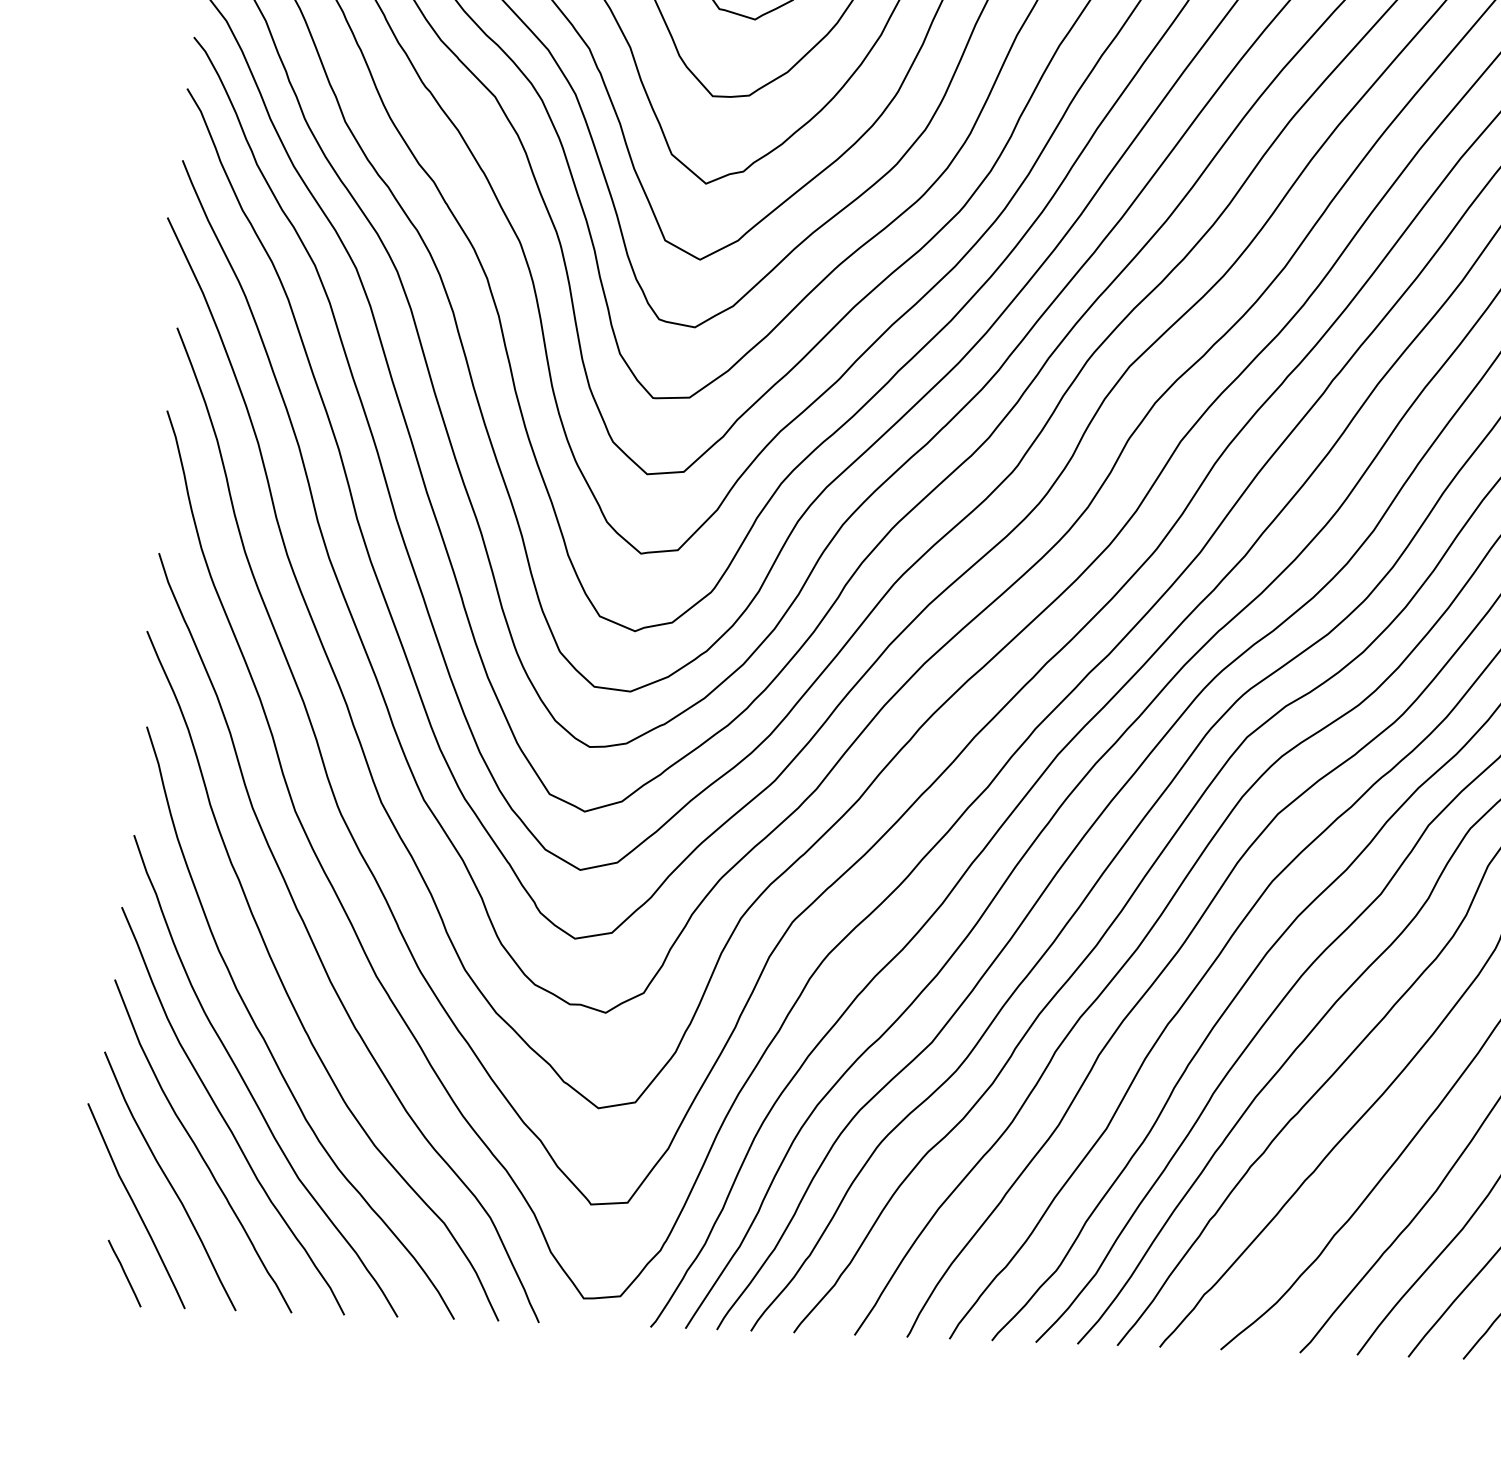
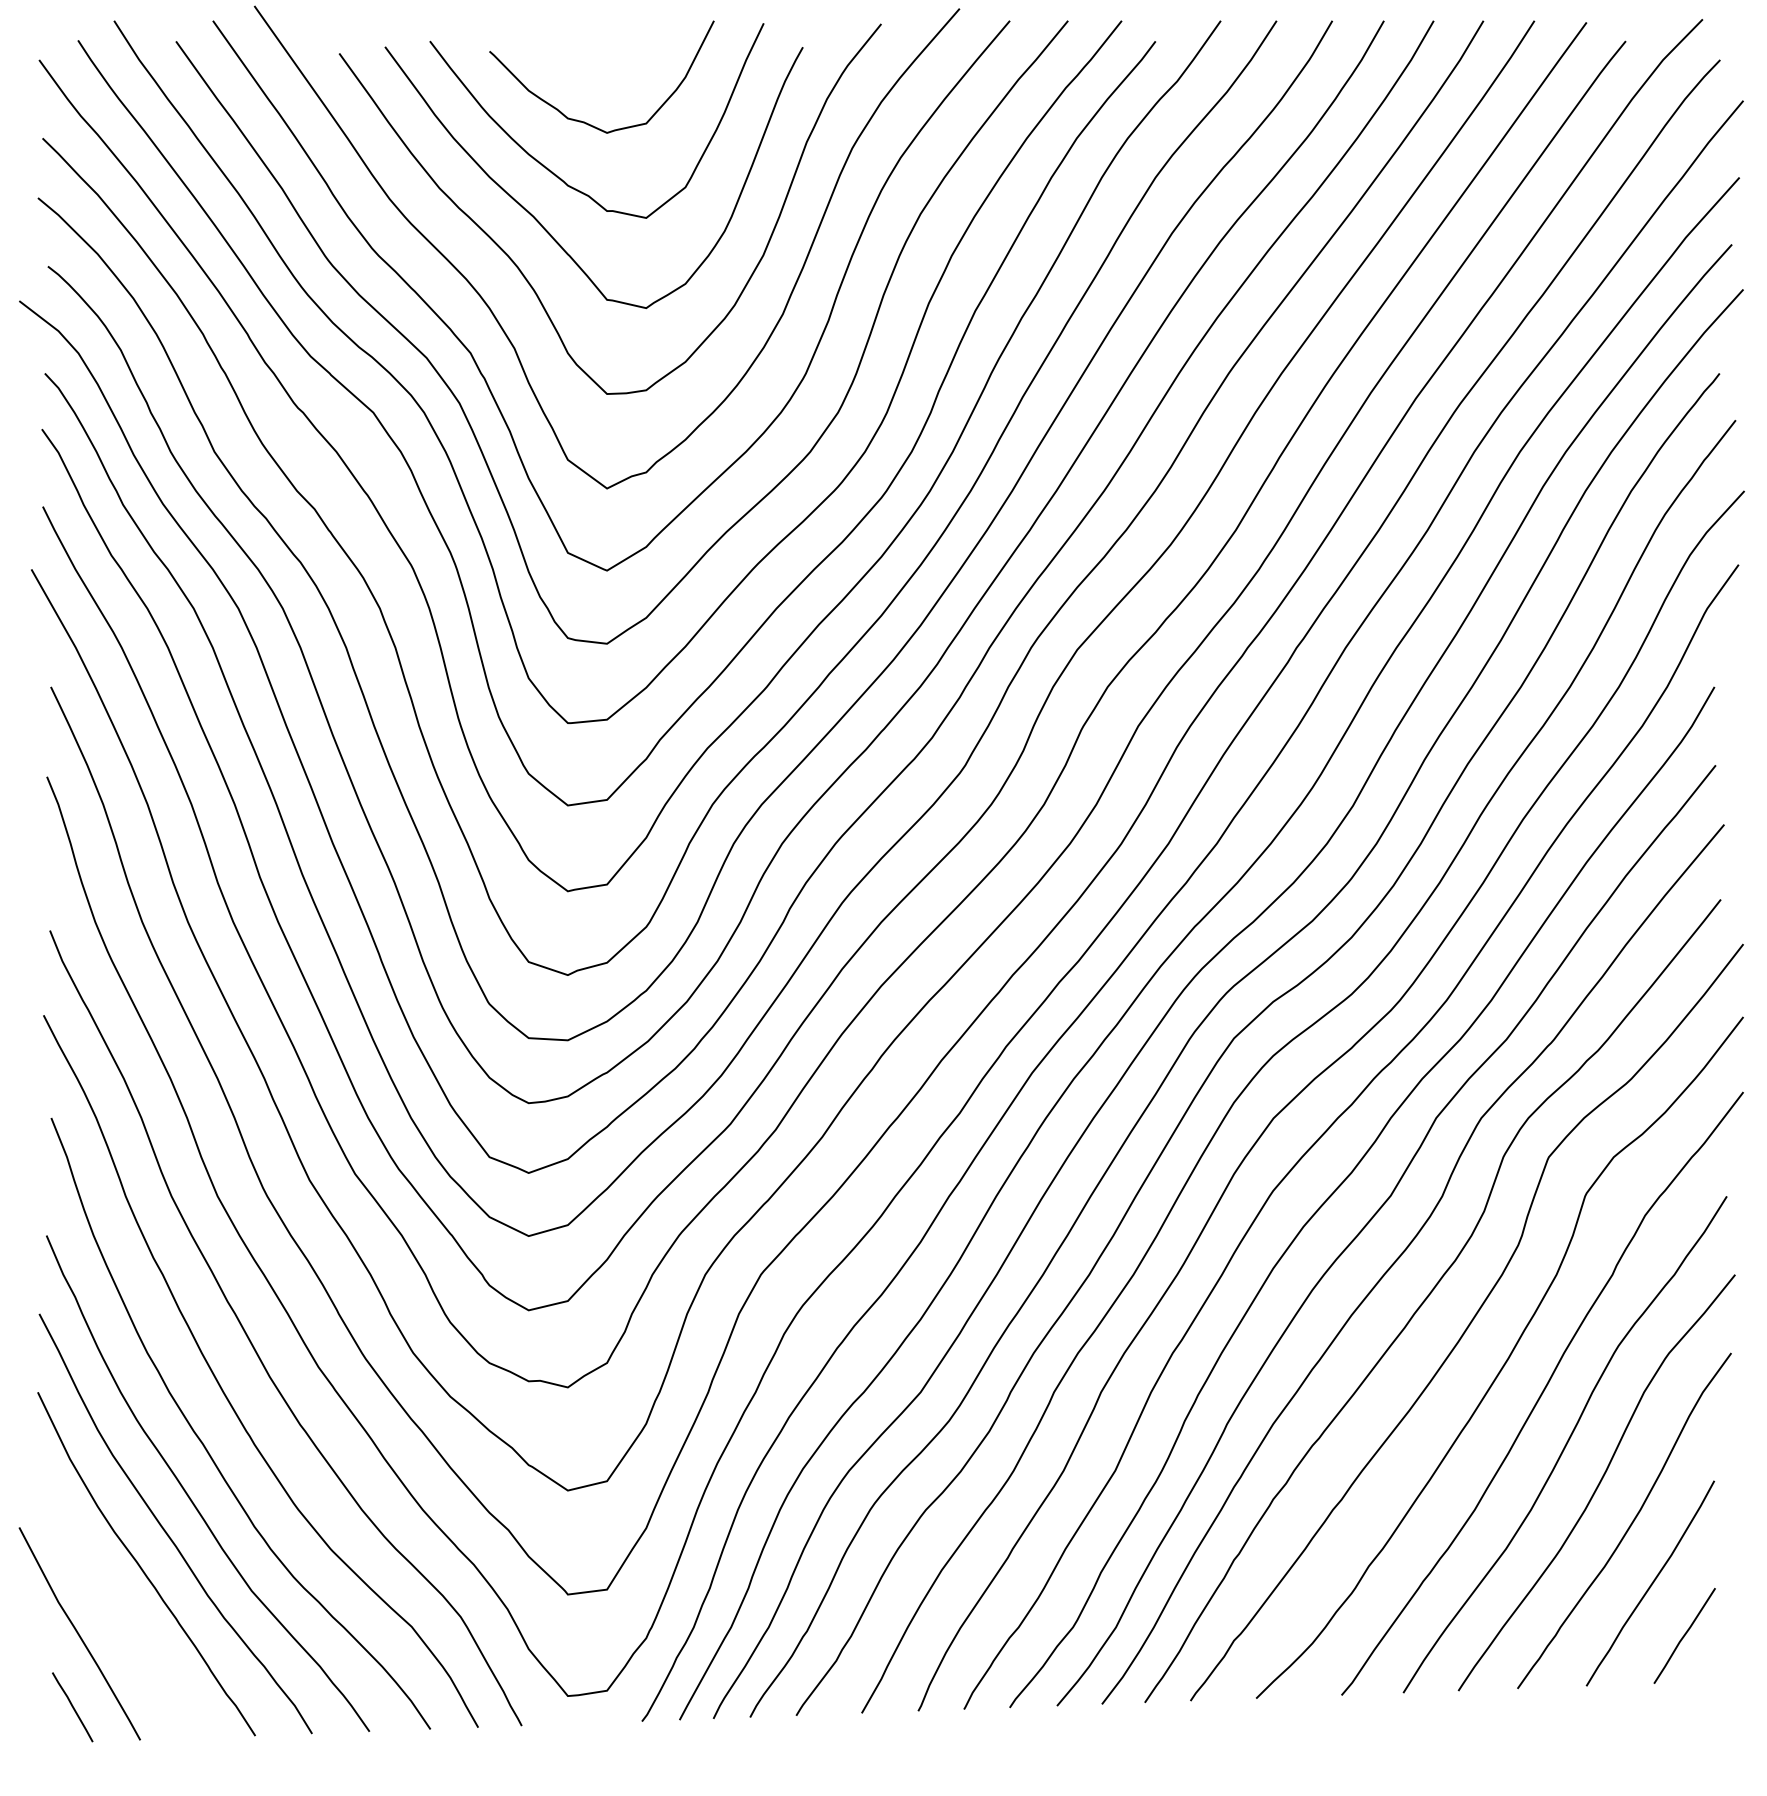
curve: (169, 1181) -> (113, 1604), removed

